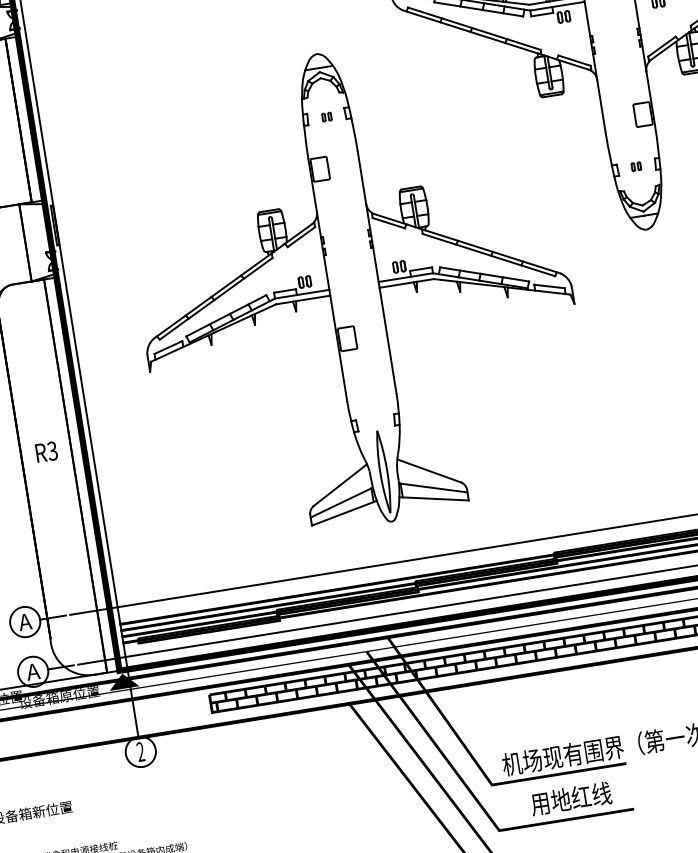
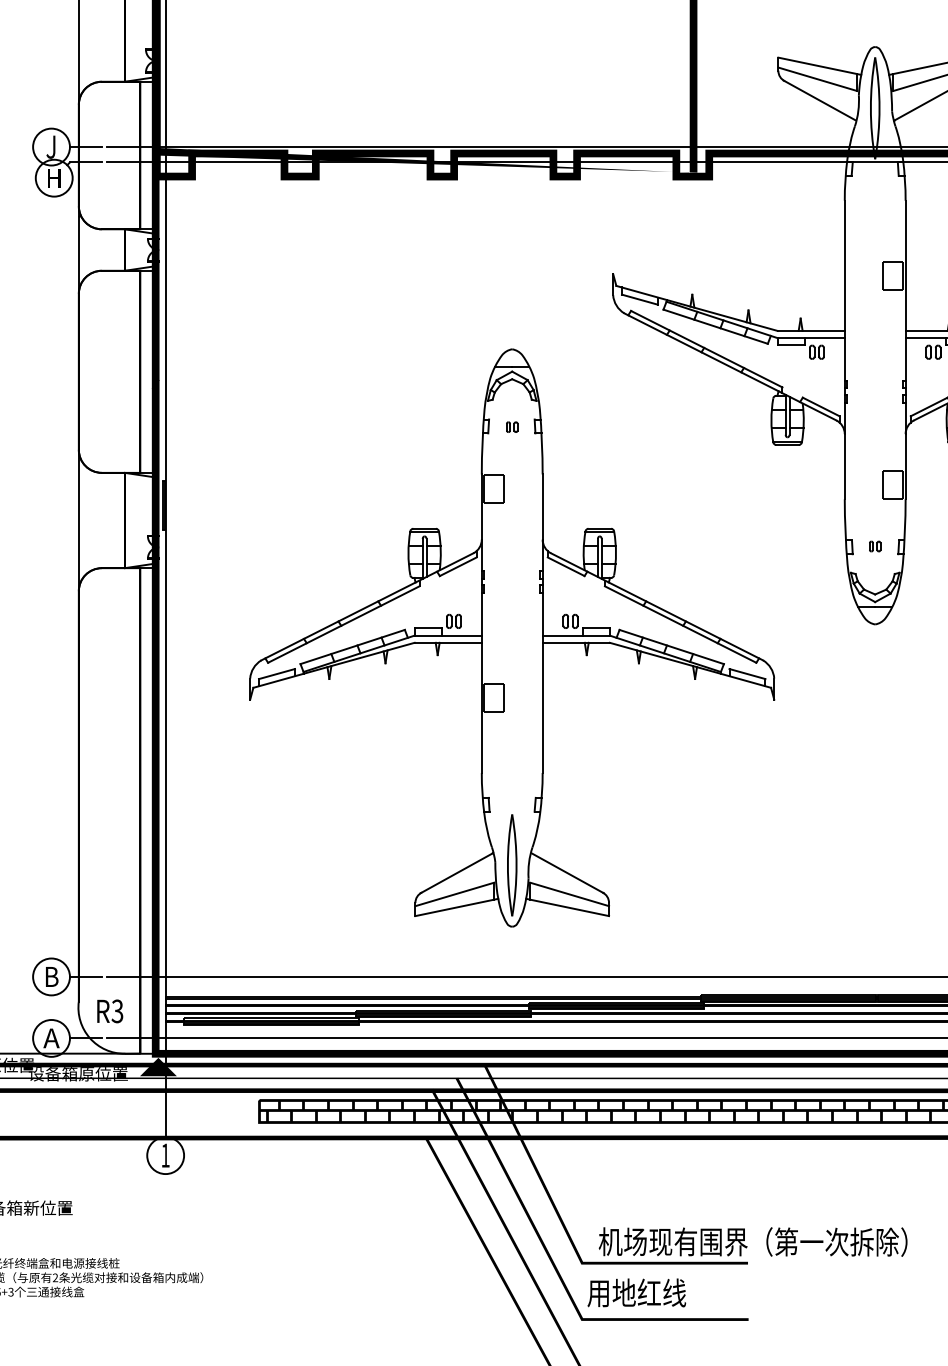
text: (46, 452) -> (110, 1011), moved
text: (25, 621) -> (51, 976), A -> B
text: (140, 751) -> (165, 1155), 2 -> 1
text: (570, 798) -> (636, 1292), moved

